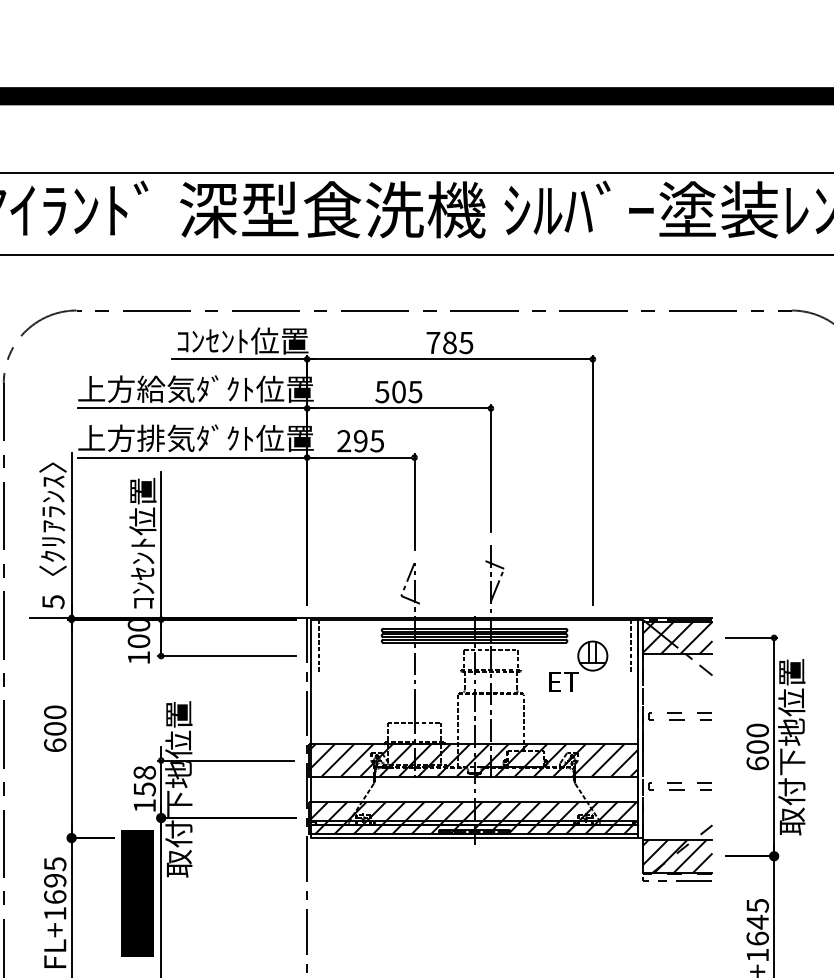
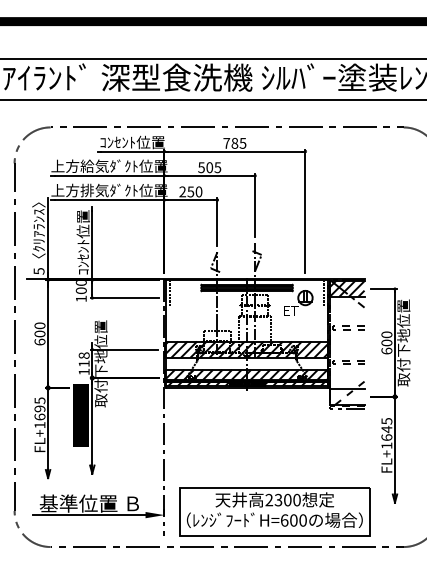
text: (368, 440) -> (194, 191), 295 -> 250
text: (143, 788) -> (83, 363), 158 -> 118
hatch: (677, 855) -> (347, 396), removed

